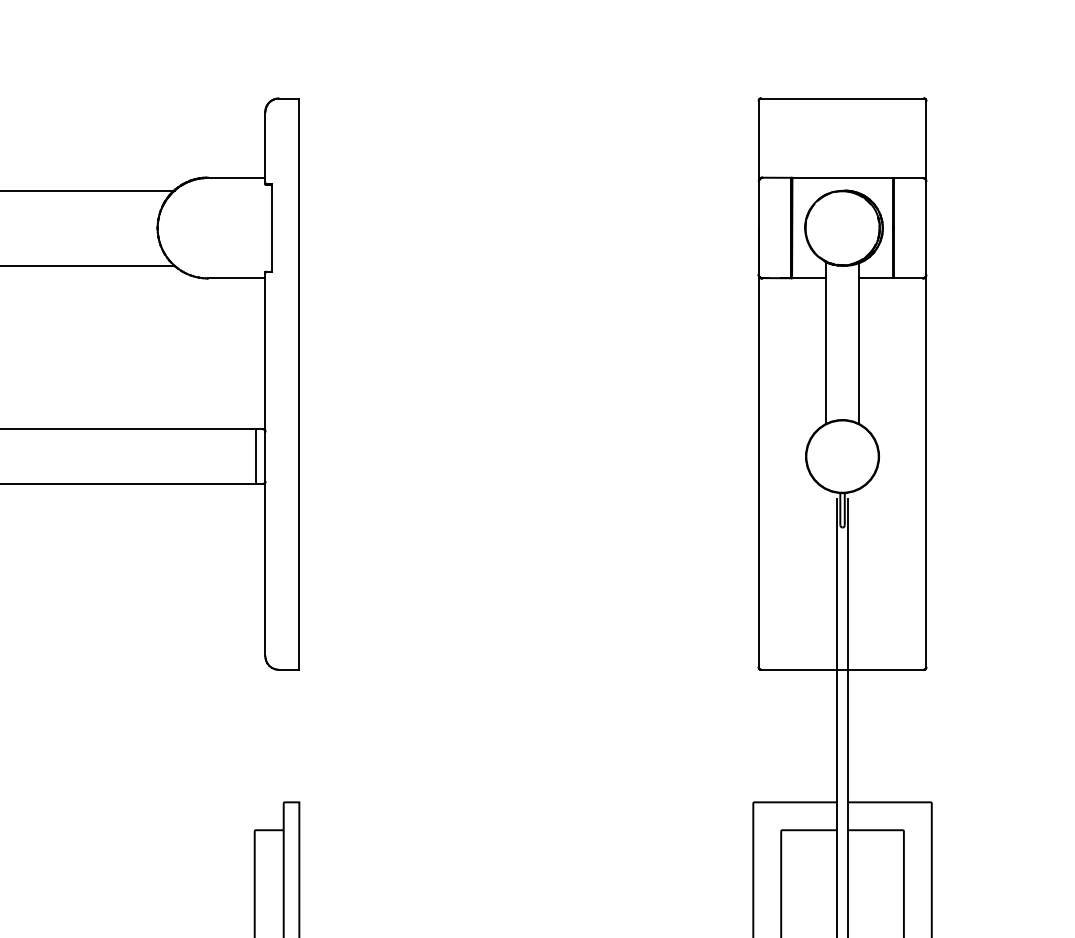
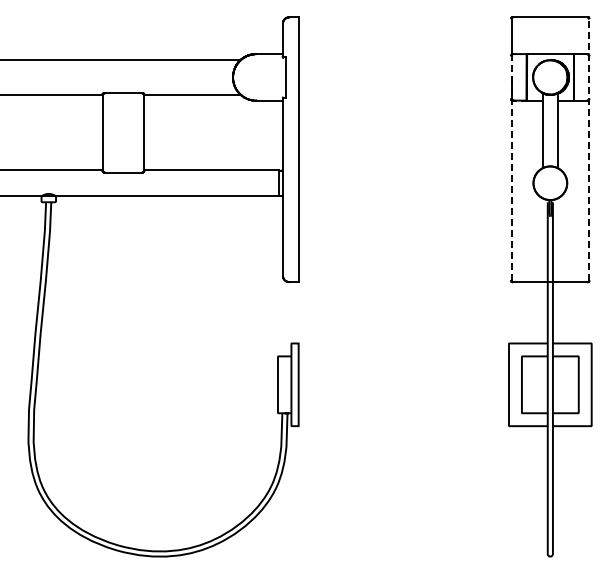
line: (927, 383) -> (589, 149), solid -> dashed
line: (758, 424) -> (511, 168), solid -> dashed

